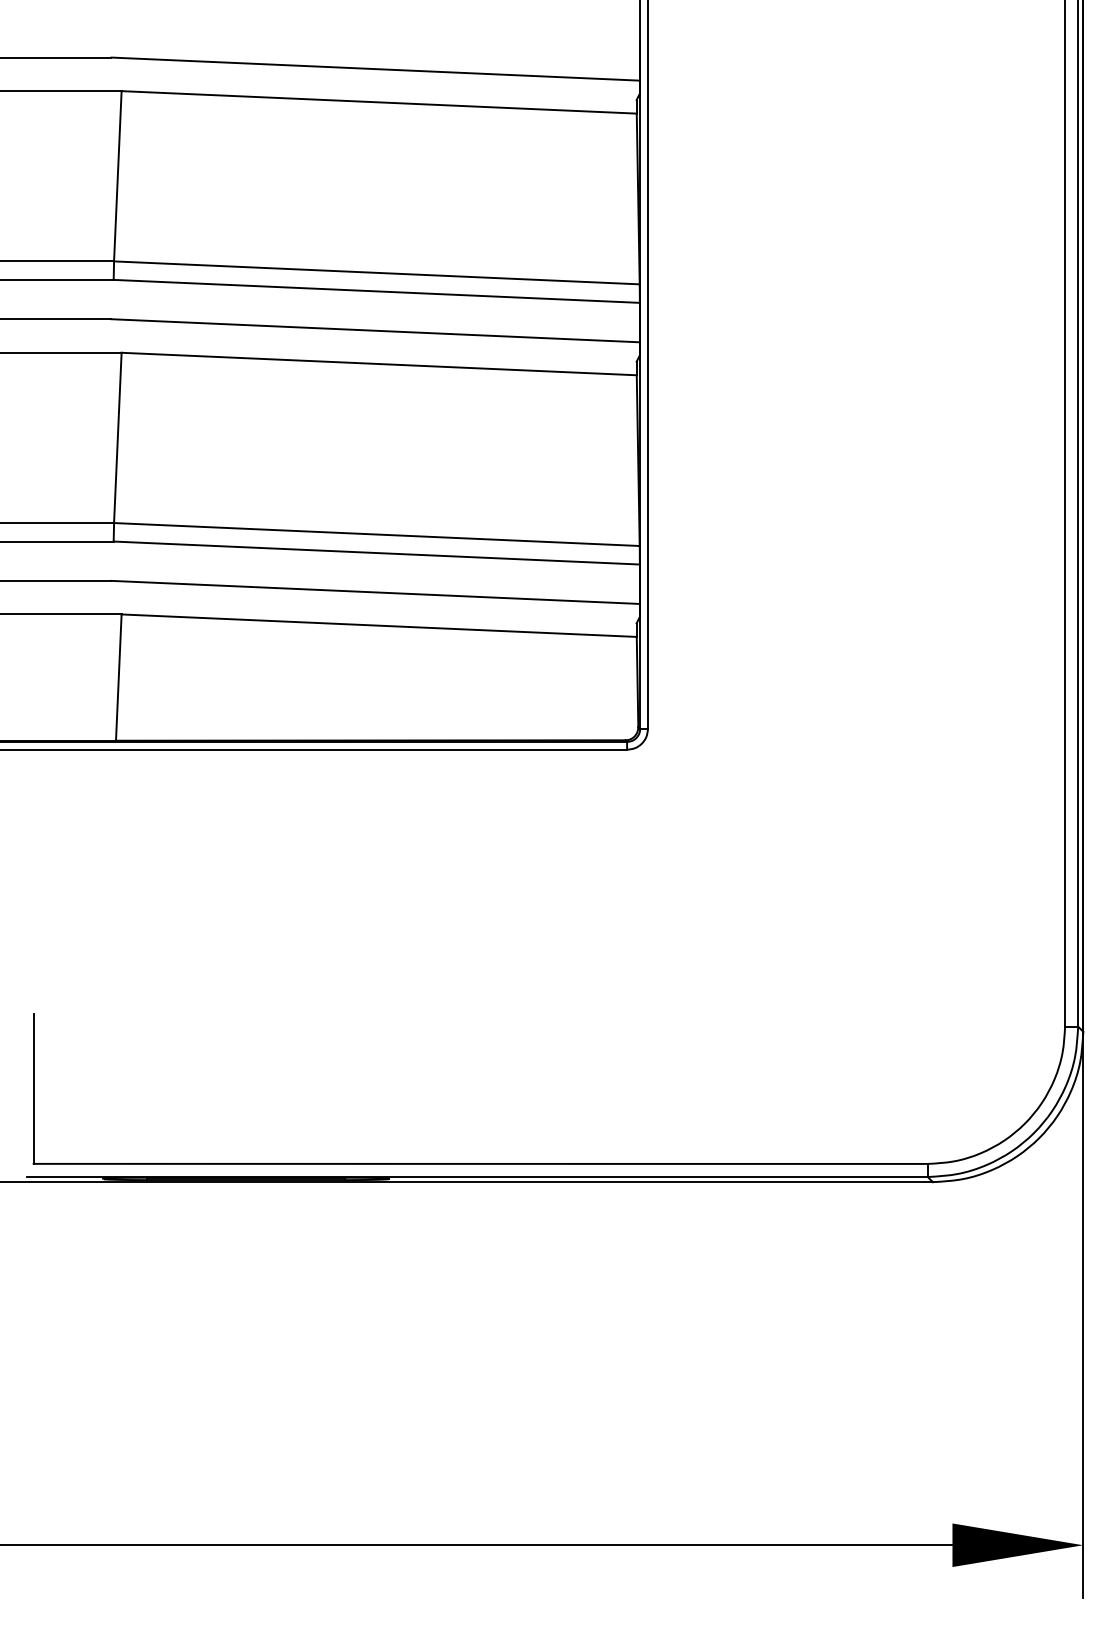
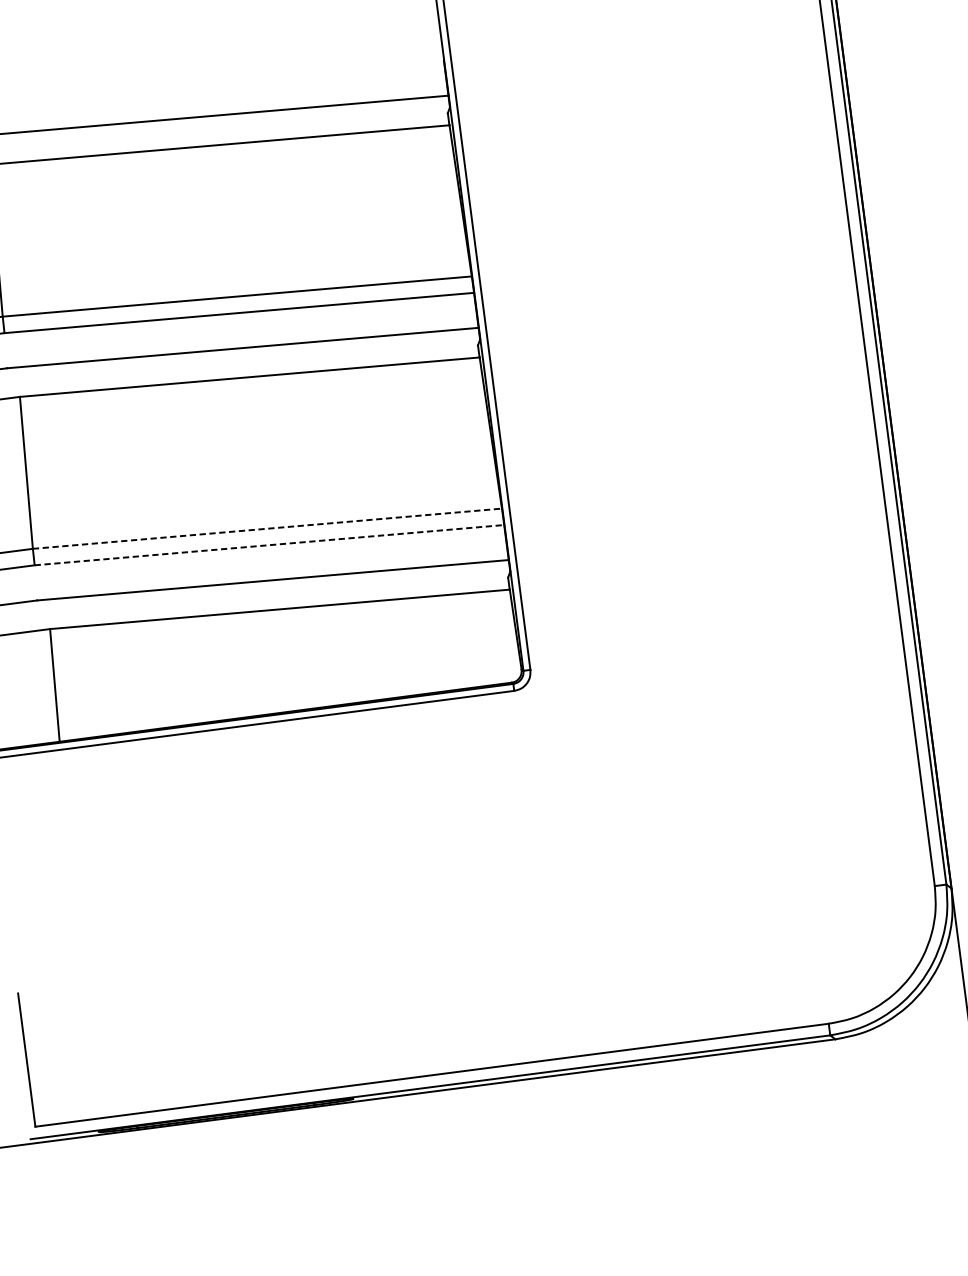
line: (377, 534) -> (267, 528), solid -> dashed
line: (377, 553) -> (270, 545), solid -> dashed

